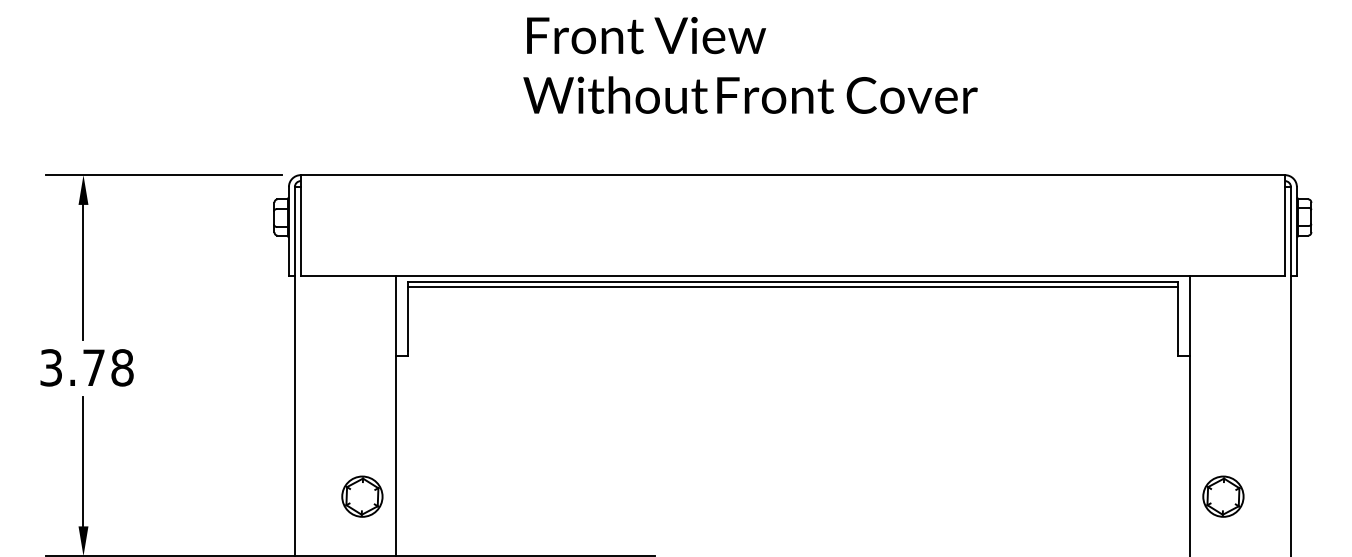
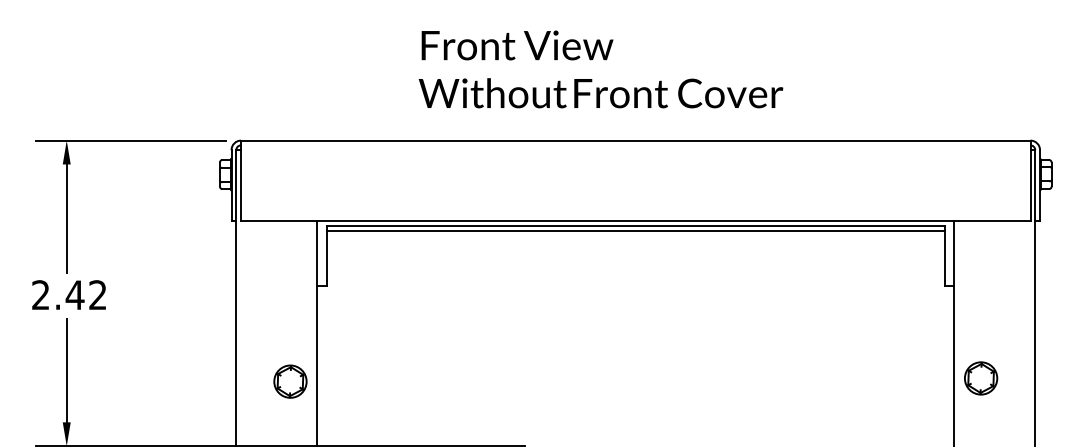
text: (750, 65) -> (600, 69), moved
text: (86, 367) -> (69, 294), 3.78 -> 2.42
part: (362, 496) -> (290, 381), moved
part: (1223, 496) -> (981, 378), moved

